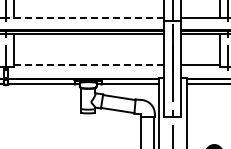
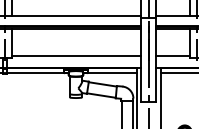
line: (85, 17) -> (73, 15), dashed -> solid
line: (89, 65) -> (77, 56), dashed -> solid

